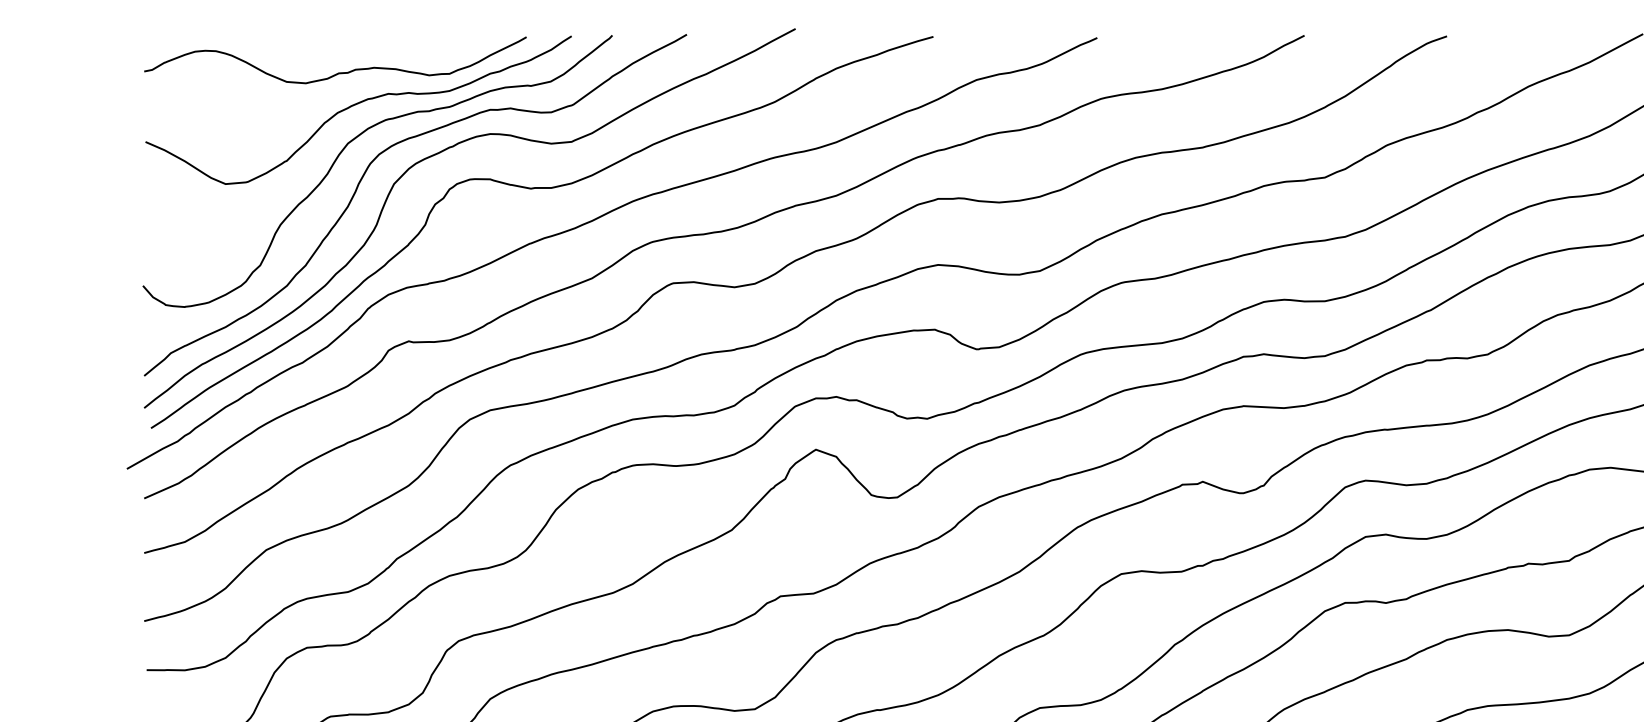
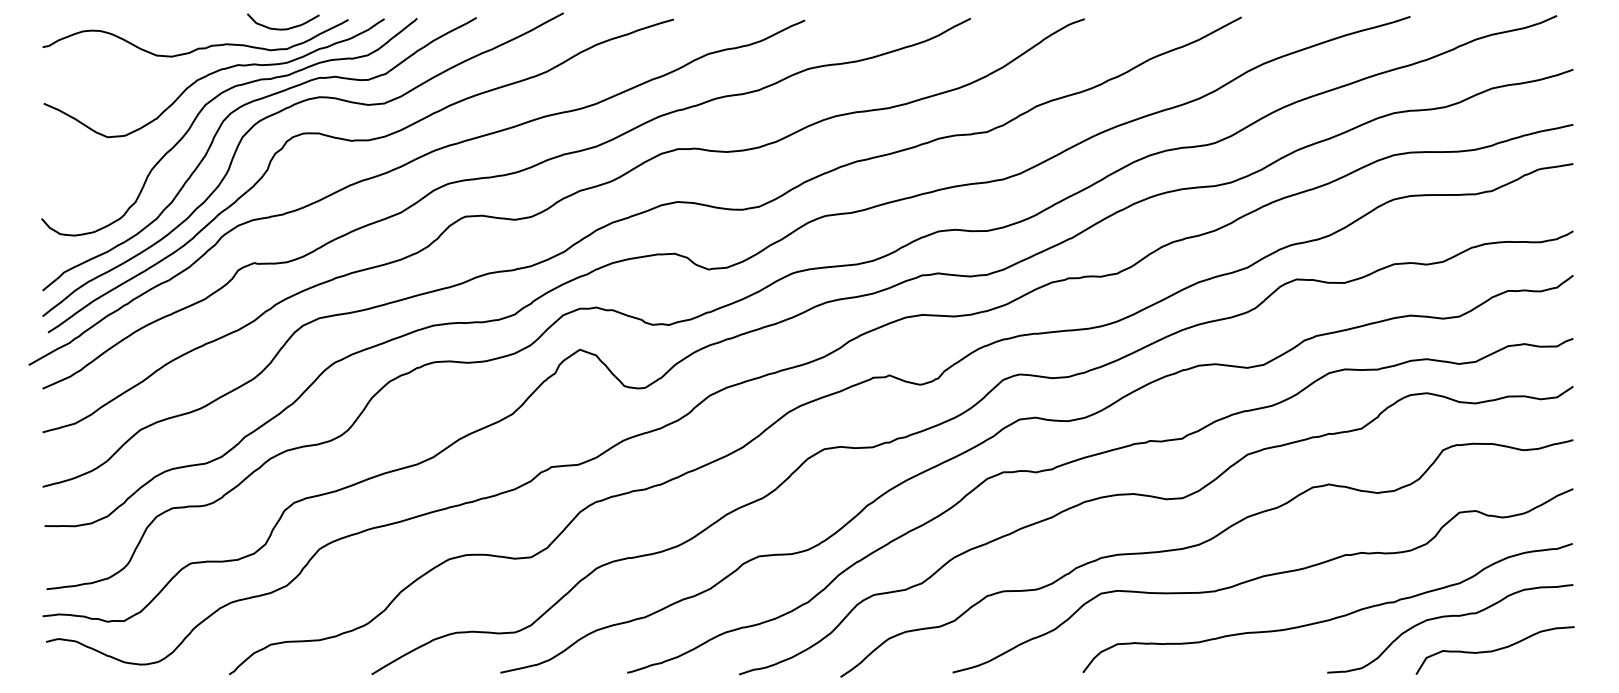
curve: (445, 48) -> (283, 28), added

